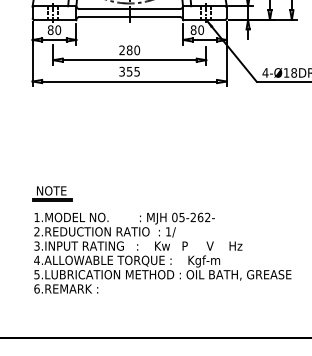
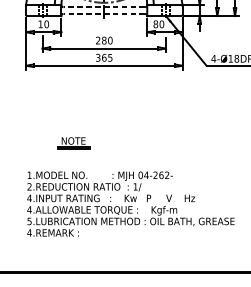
line: (129, 8) -> (104, 6), solid -> dashed
line: (129, 17) -> (104, 14), solid -> dashed
text: (50, 30) -> (40, 24), 80 -> 10
text: (129, 71) -> (104, 57), 355 -> 365
part: (52, 193) -> (74, 143), moved
text: (181, 217) -> (146, 175), 05-262- -> 04-262-
text: (36, 245) -> (29, 197), 3.INPUT -> 4.INPUT
text: (36, 288) -> (29, 232), 6.REMARK -> 4.REMARK

